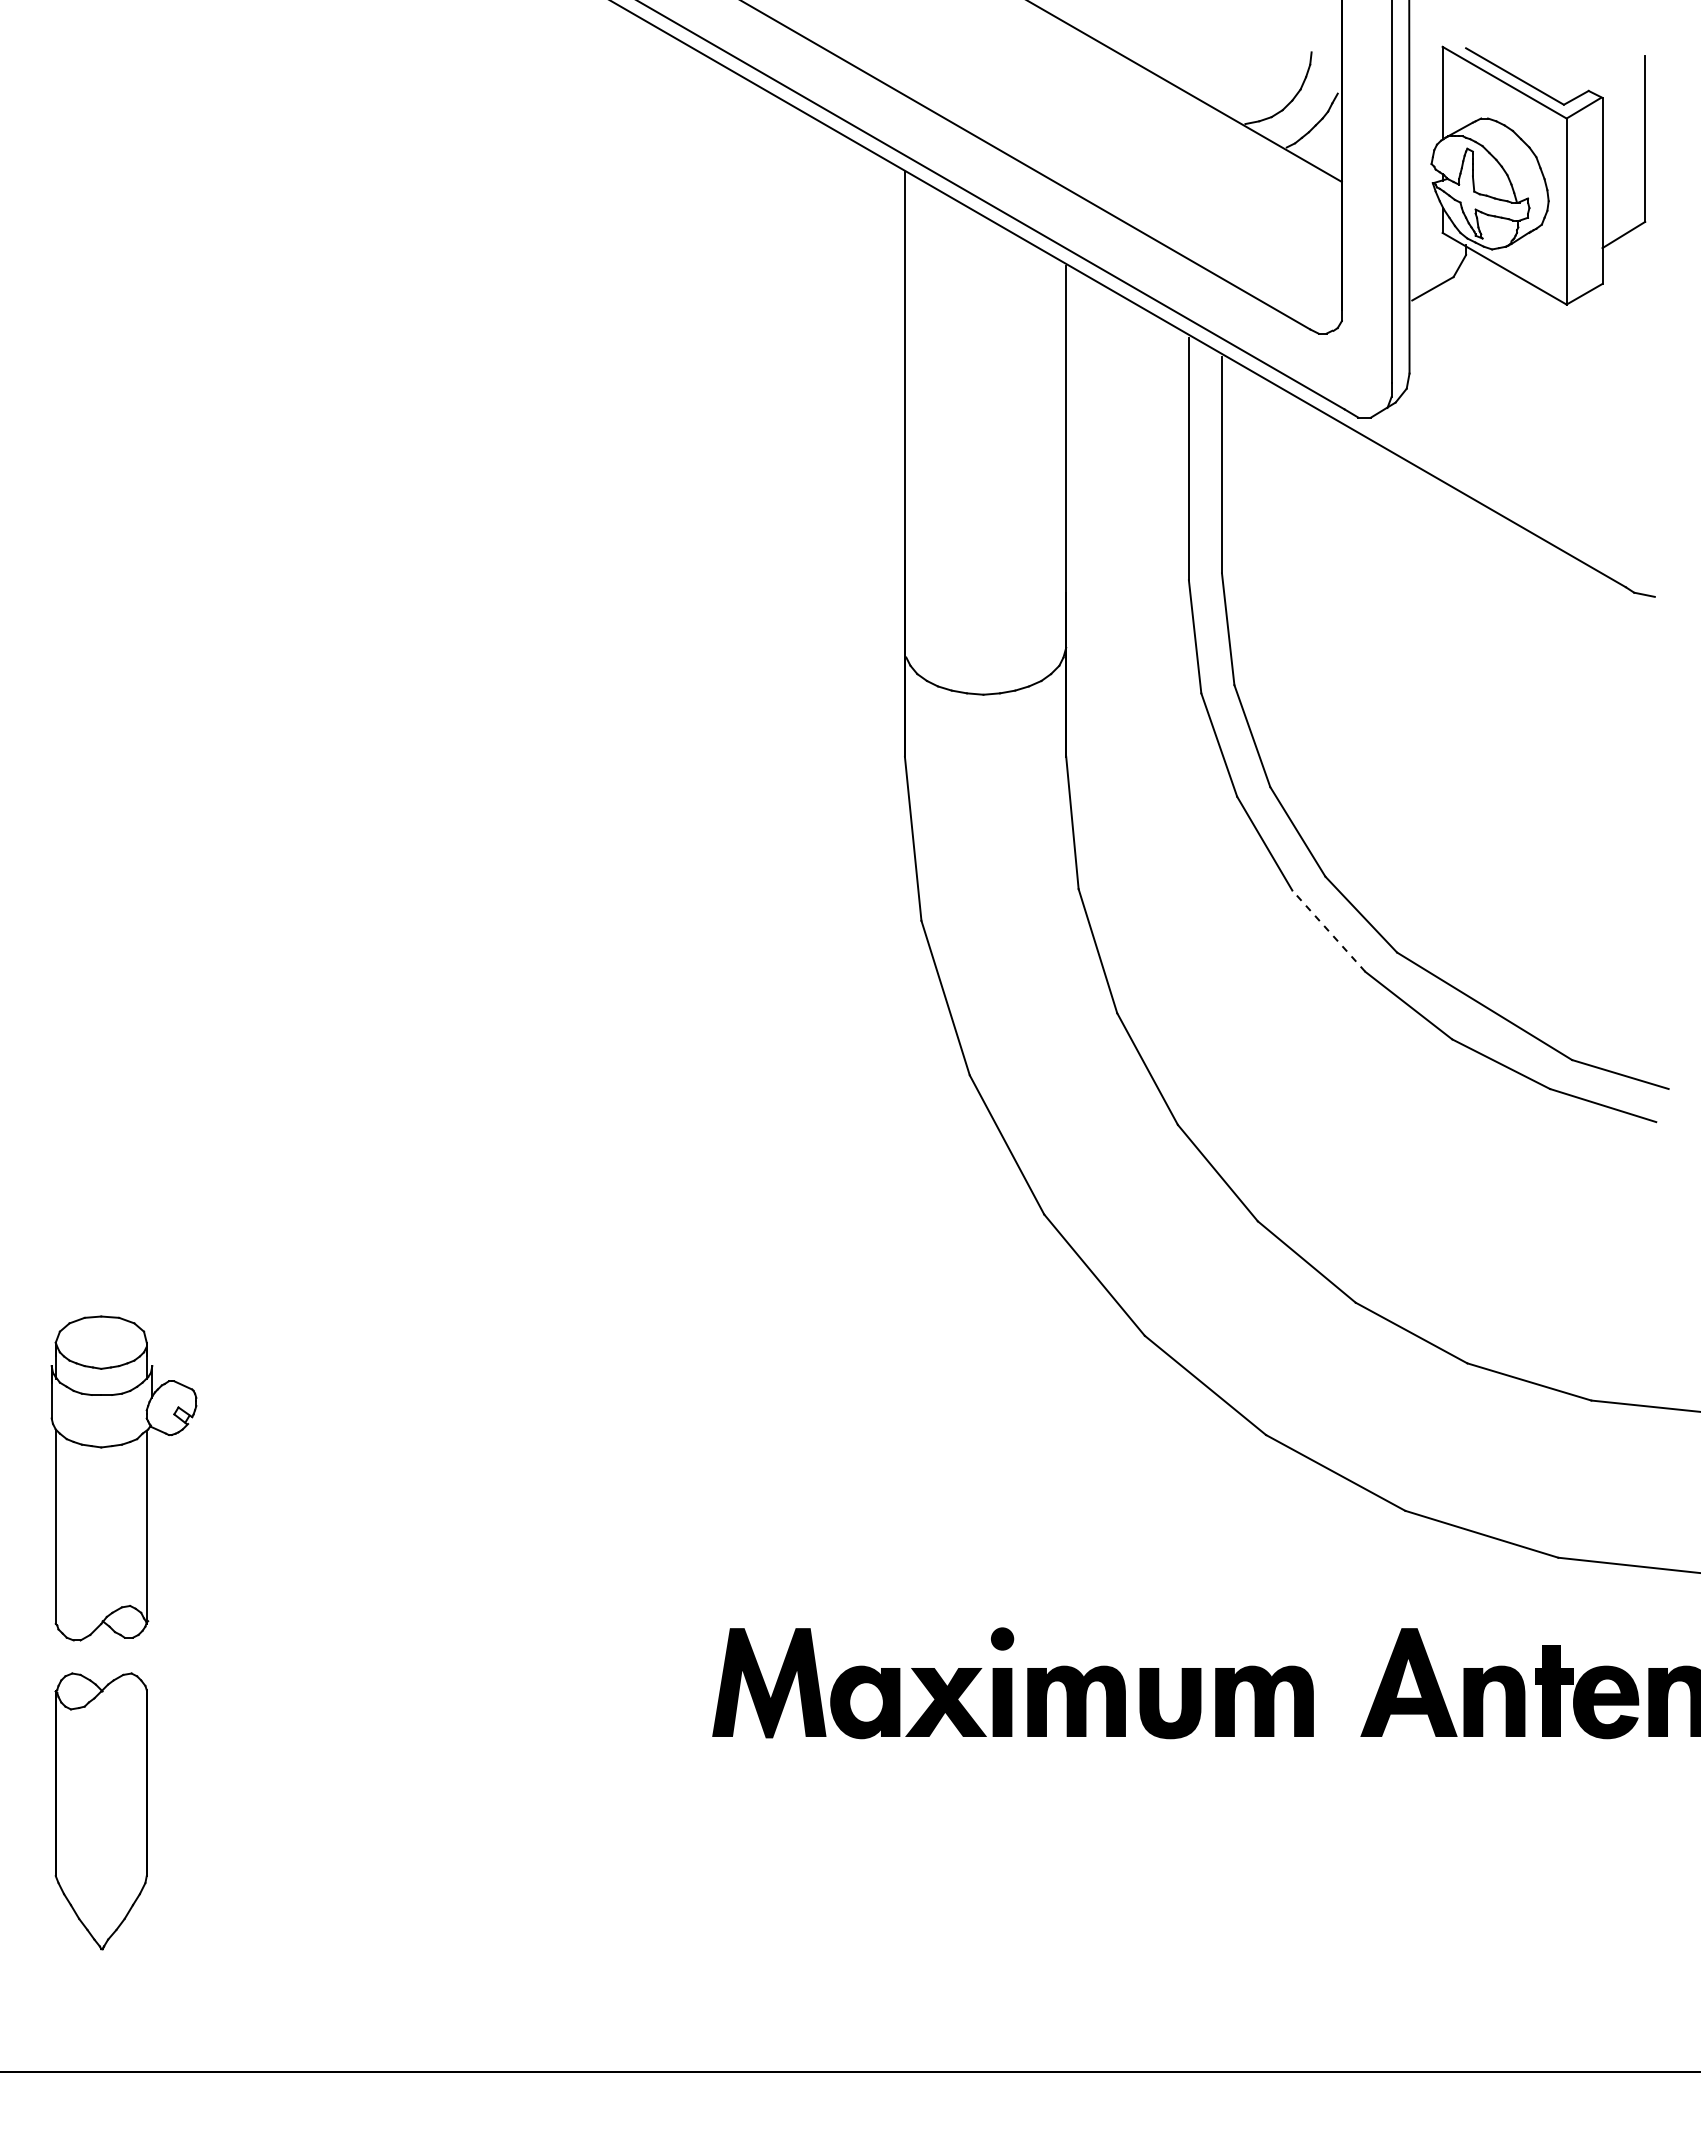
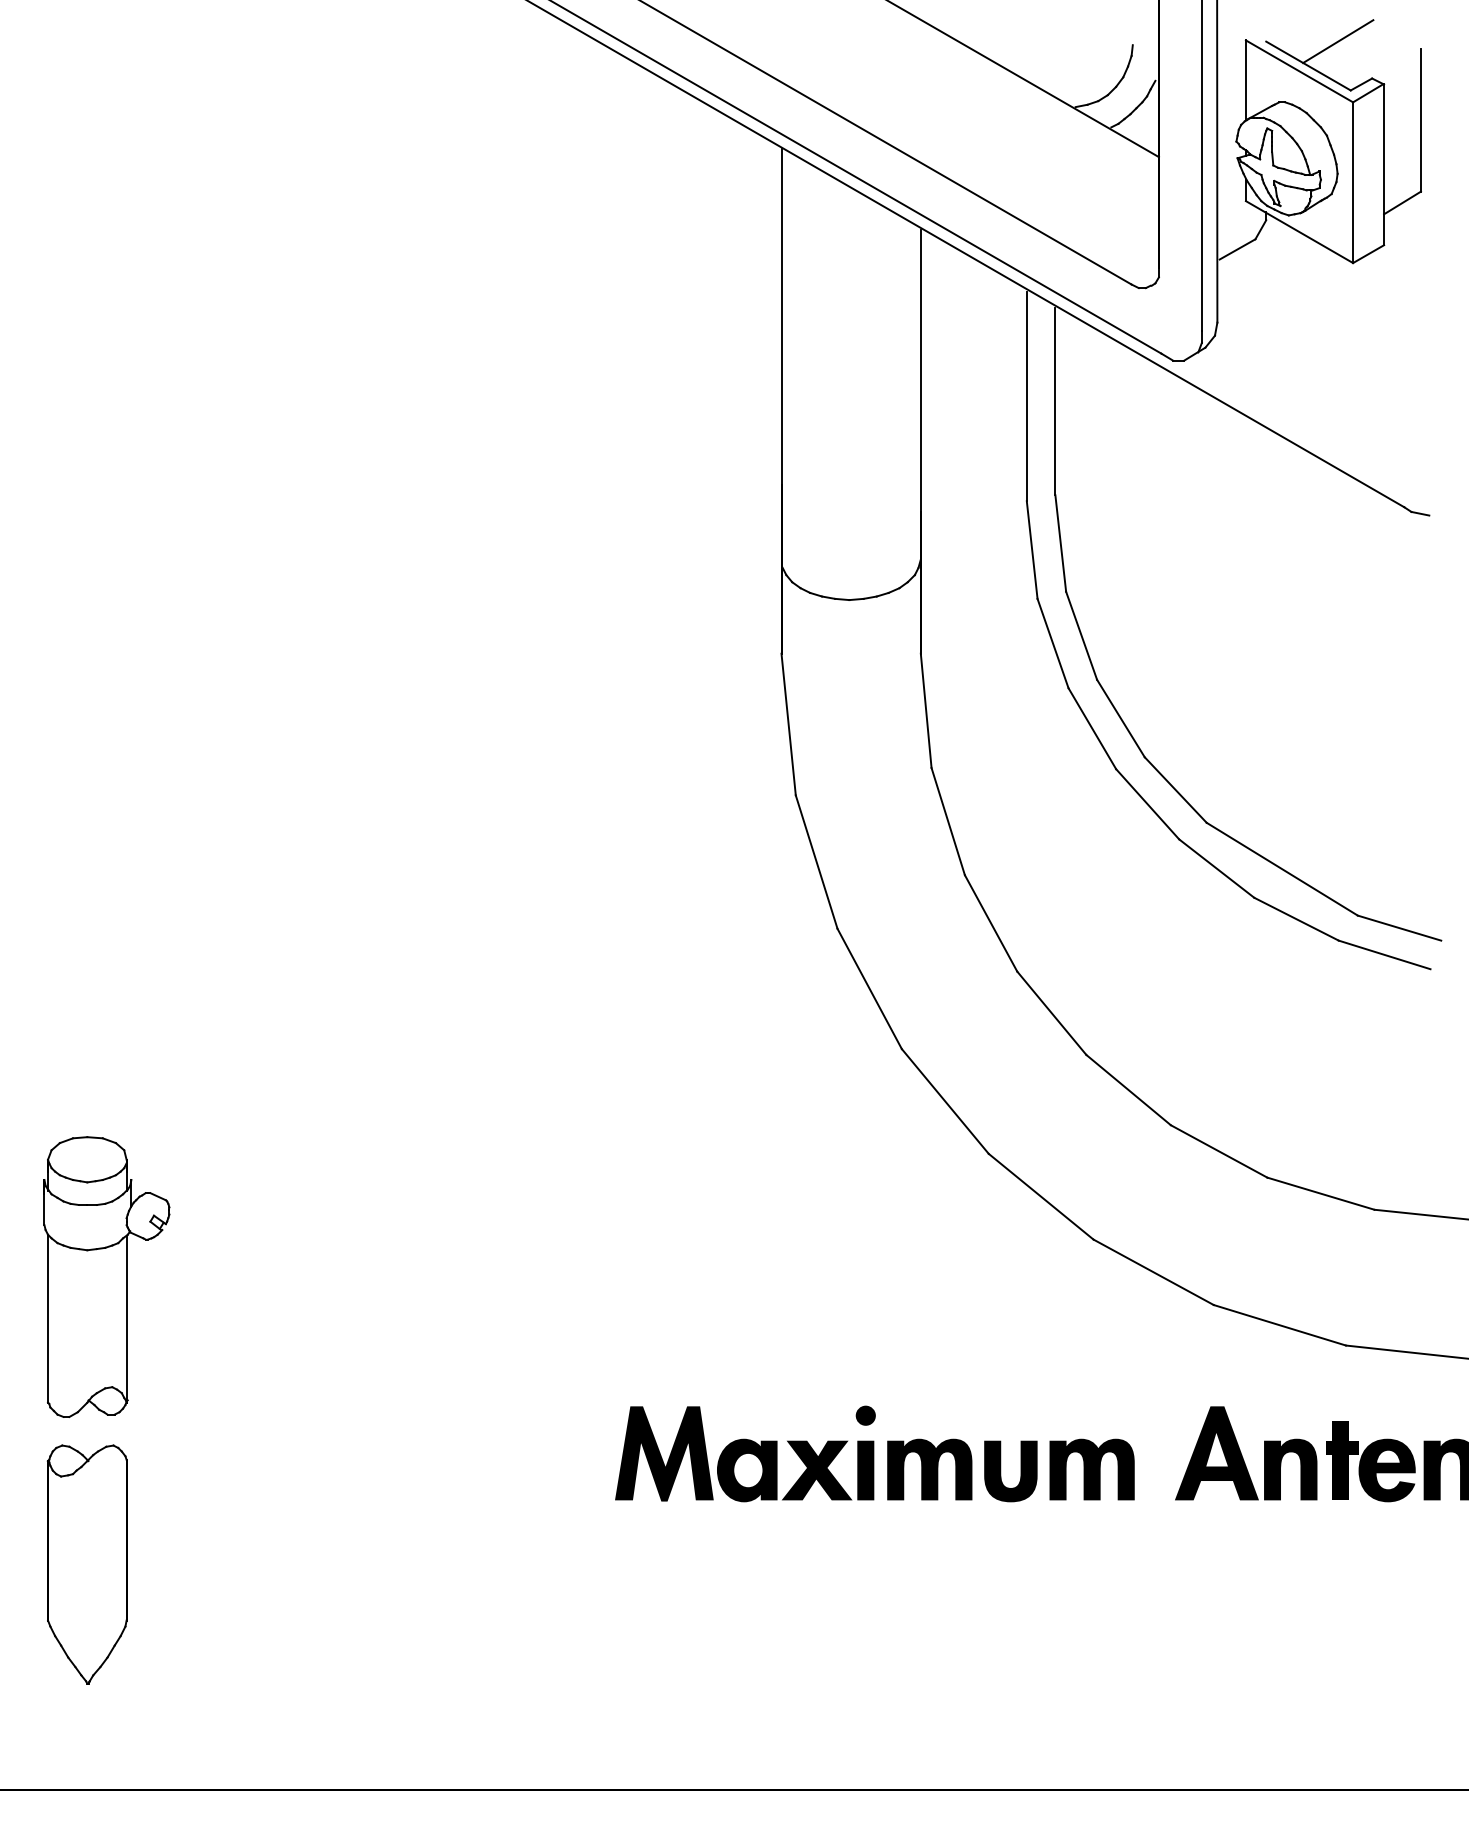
line: (1549, 48) -> (1338, 41), added
line: (1328, 931) -> (1147, 804), dashed -> solid

